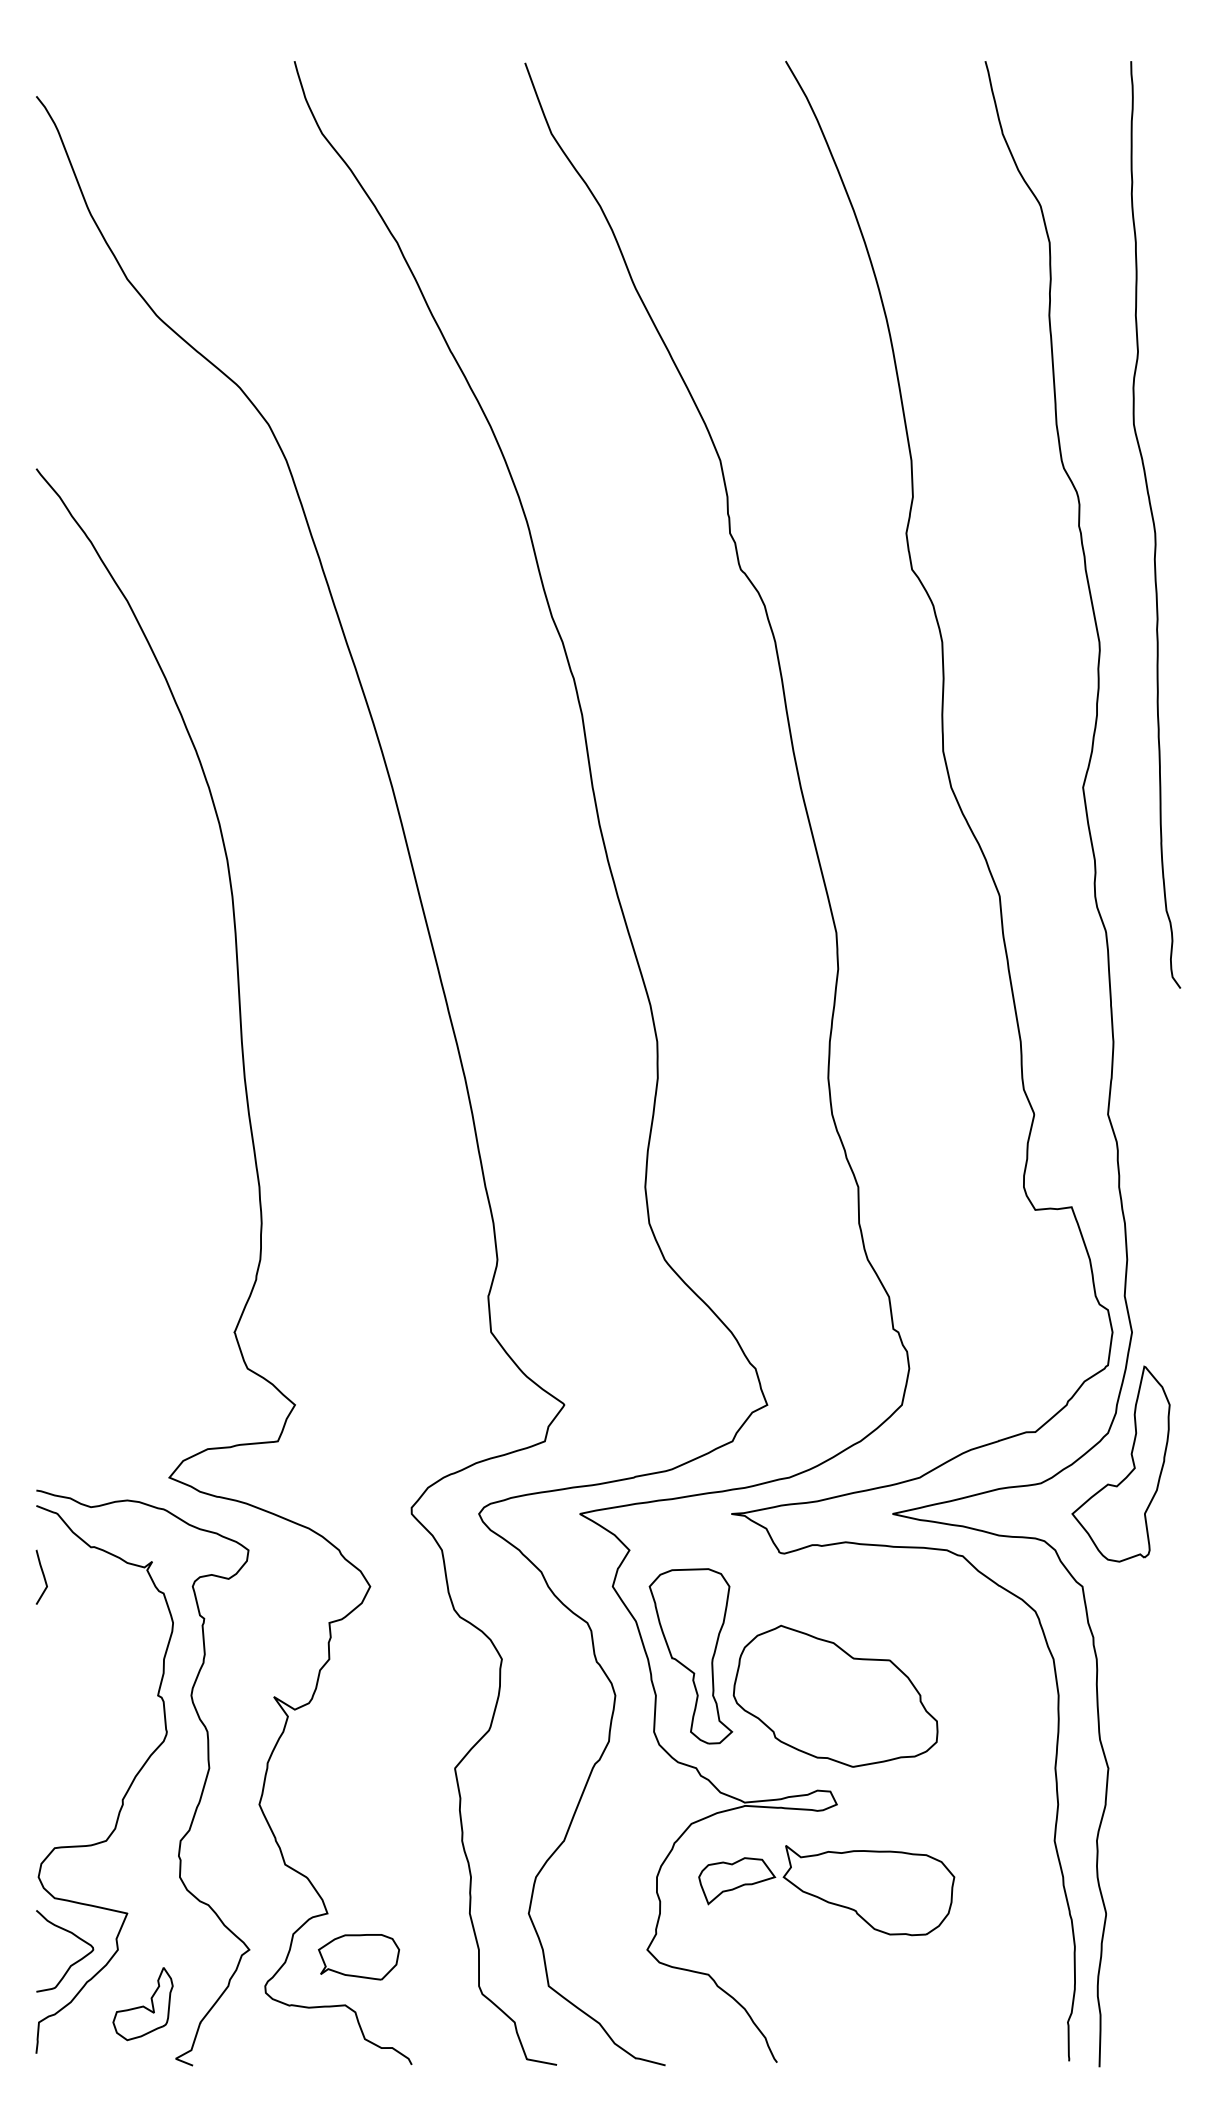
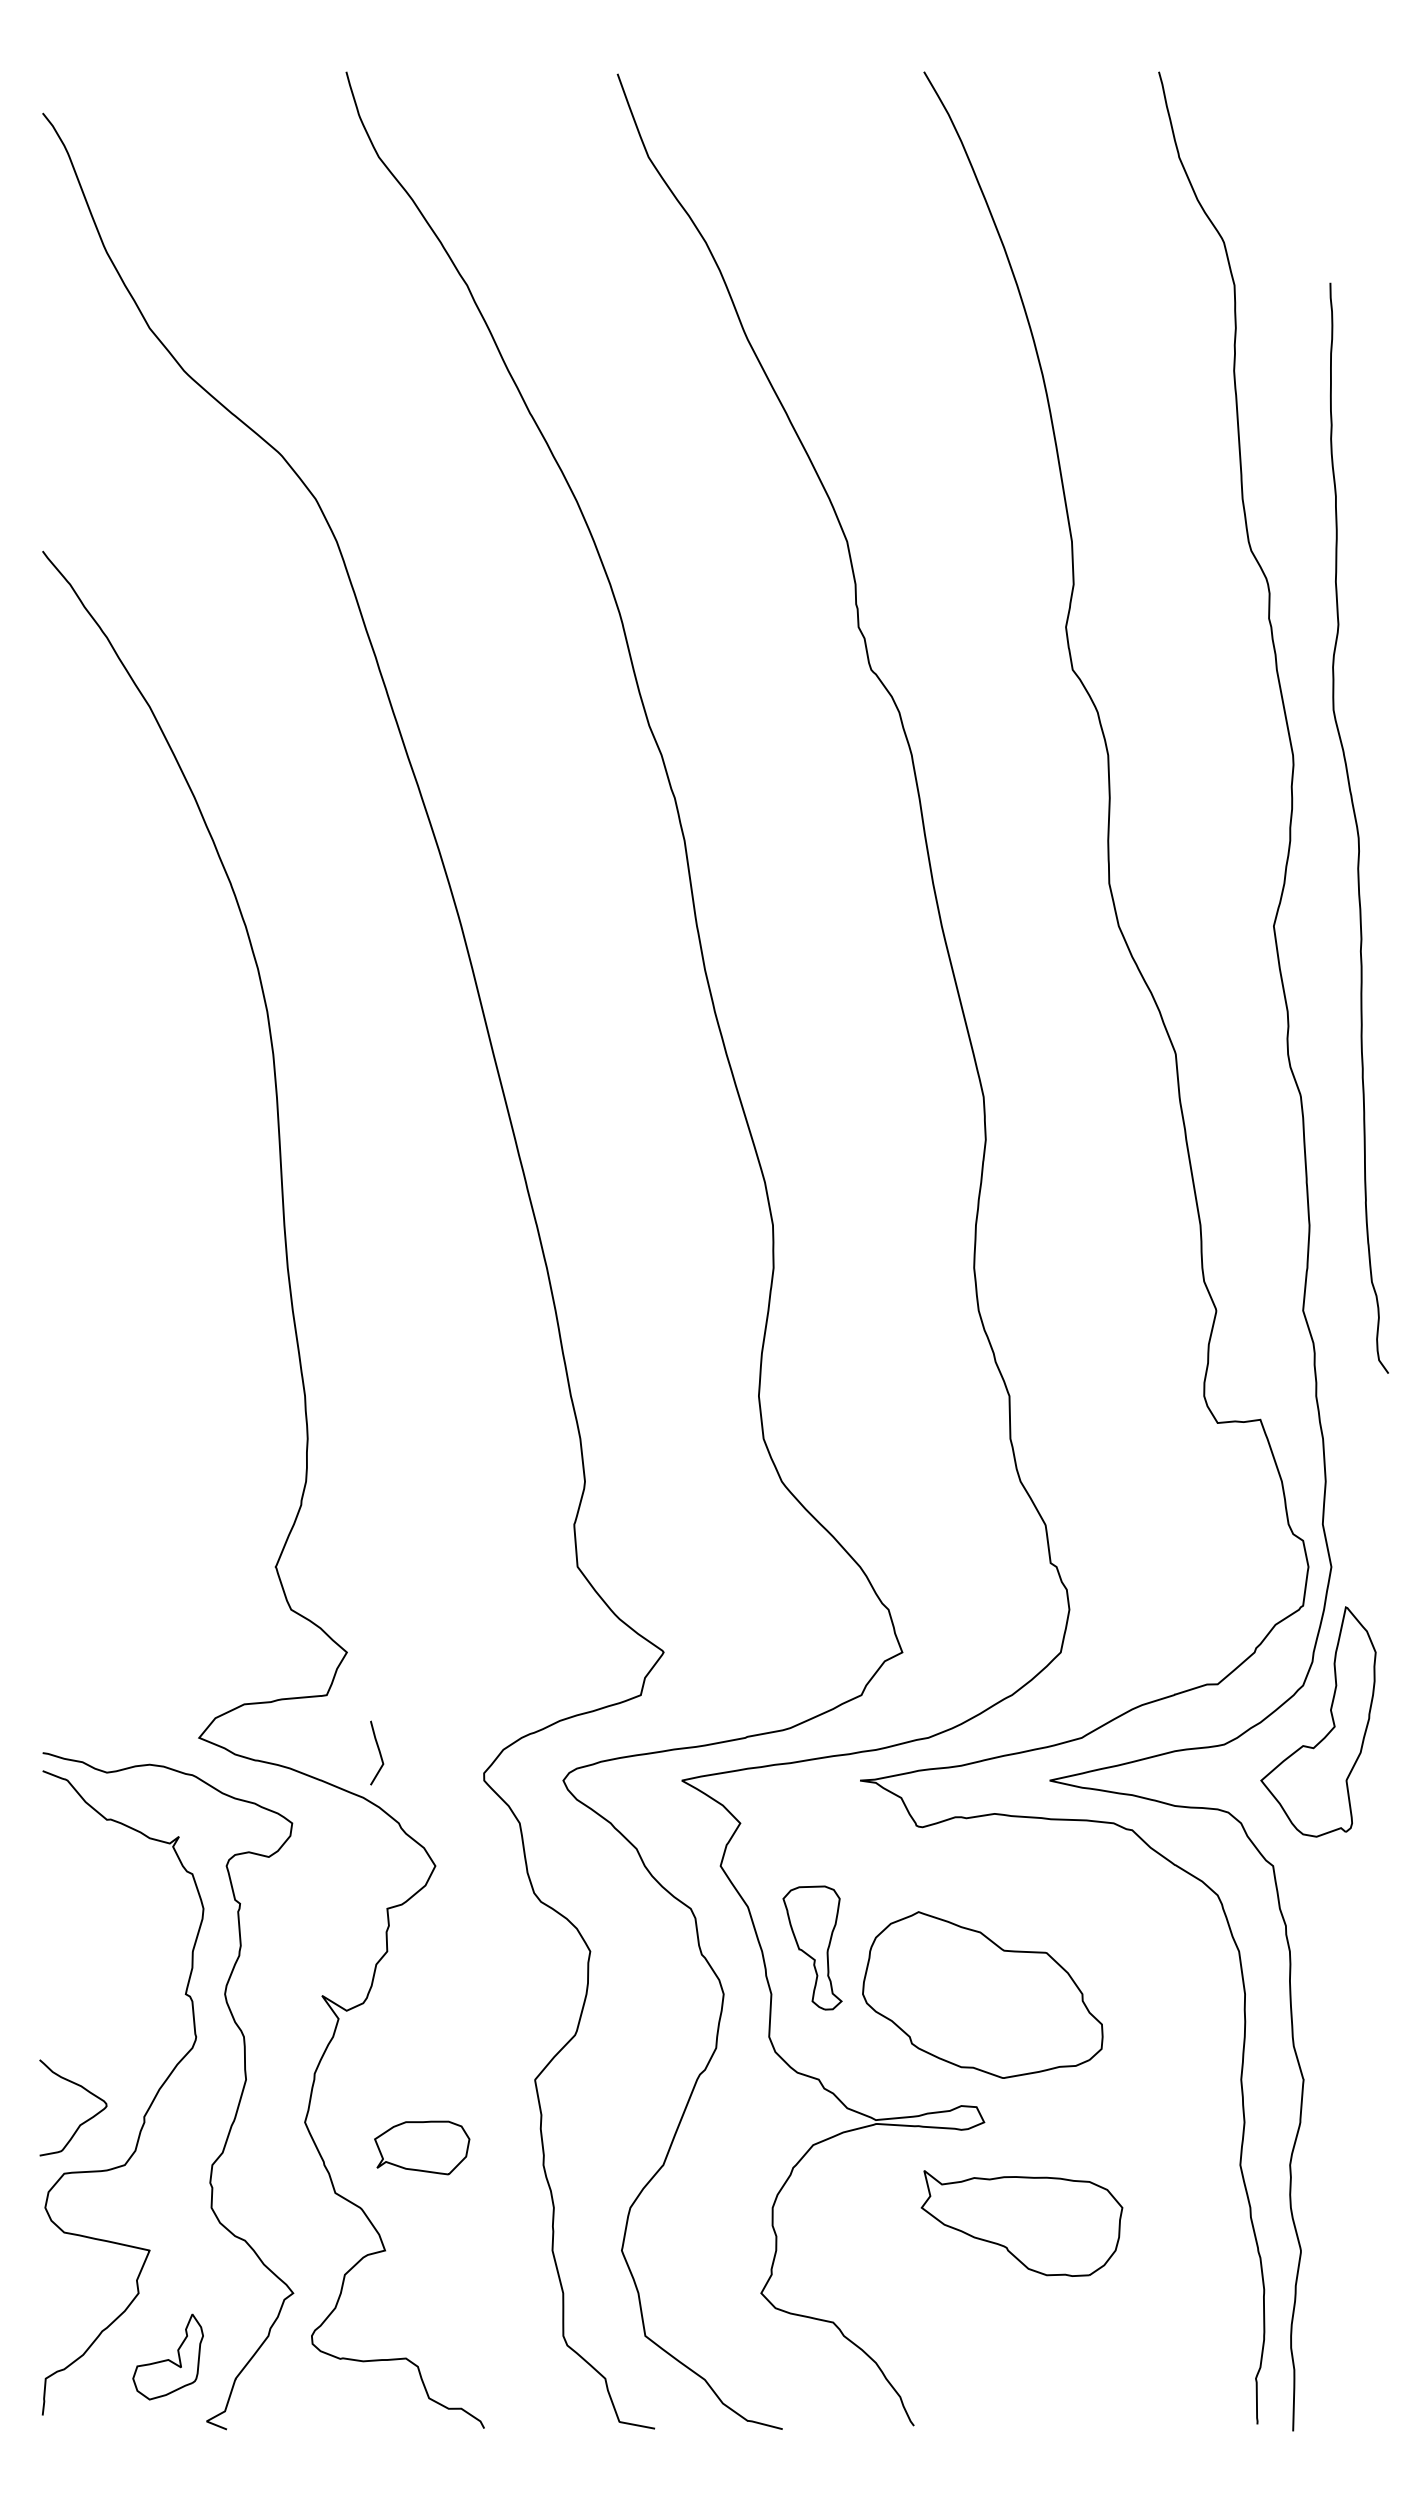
curve: (1155, 524) -> (1358, 827), moved
curve: (43, 1575) -> (378, 1751), moved
part: (690, 1655) -> (812, 1947), size x0.6
part: (736, 1881) -> (866, 2212), removed
part: (359, 1956) -> (422, 2147), moved
curve: (72, 1963) -> (82, 2122), moved

